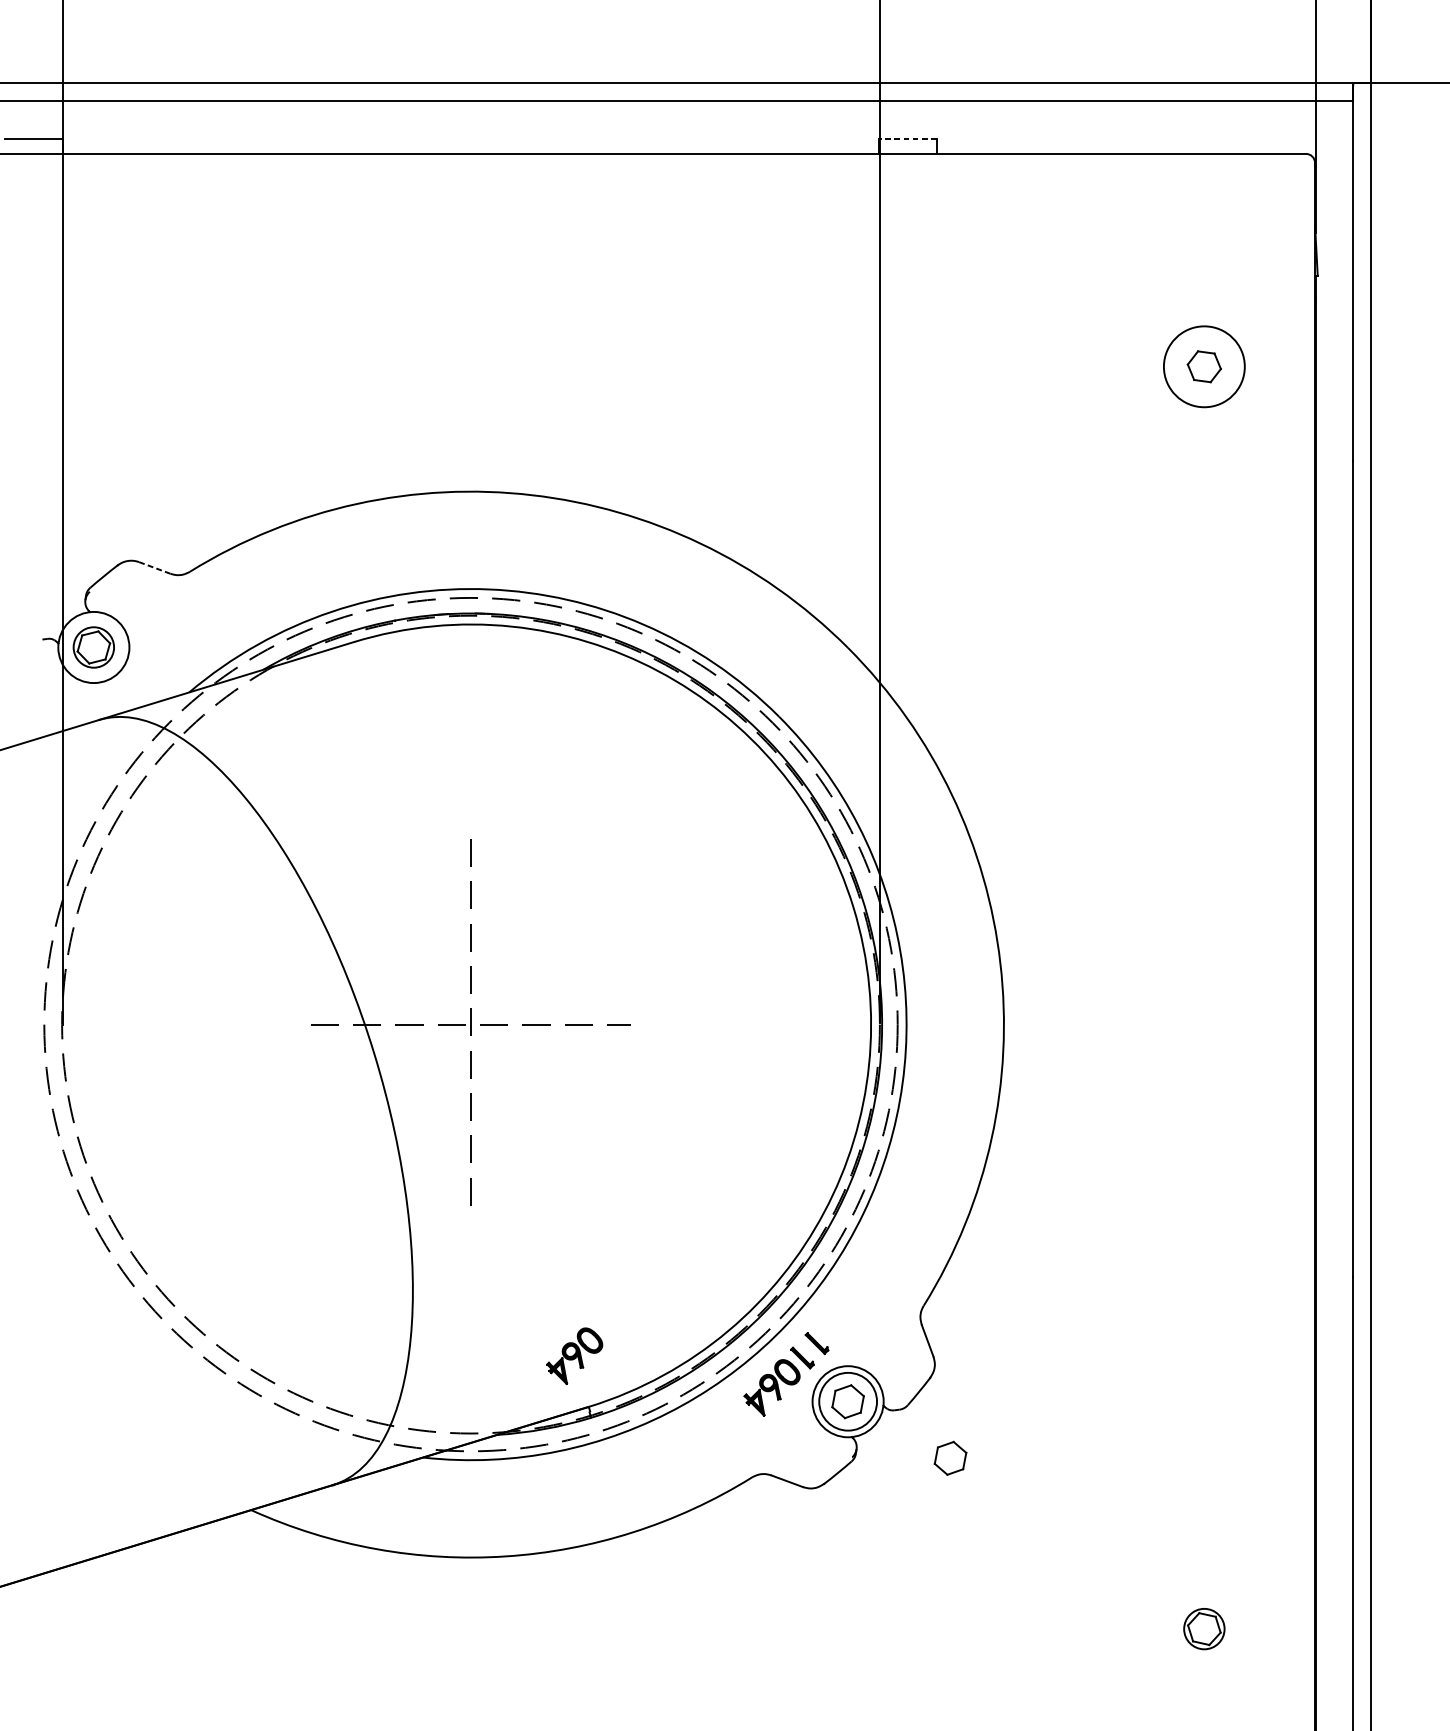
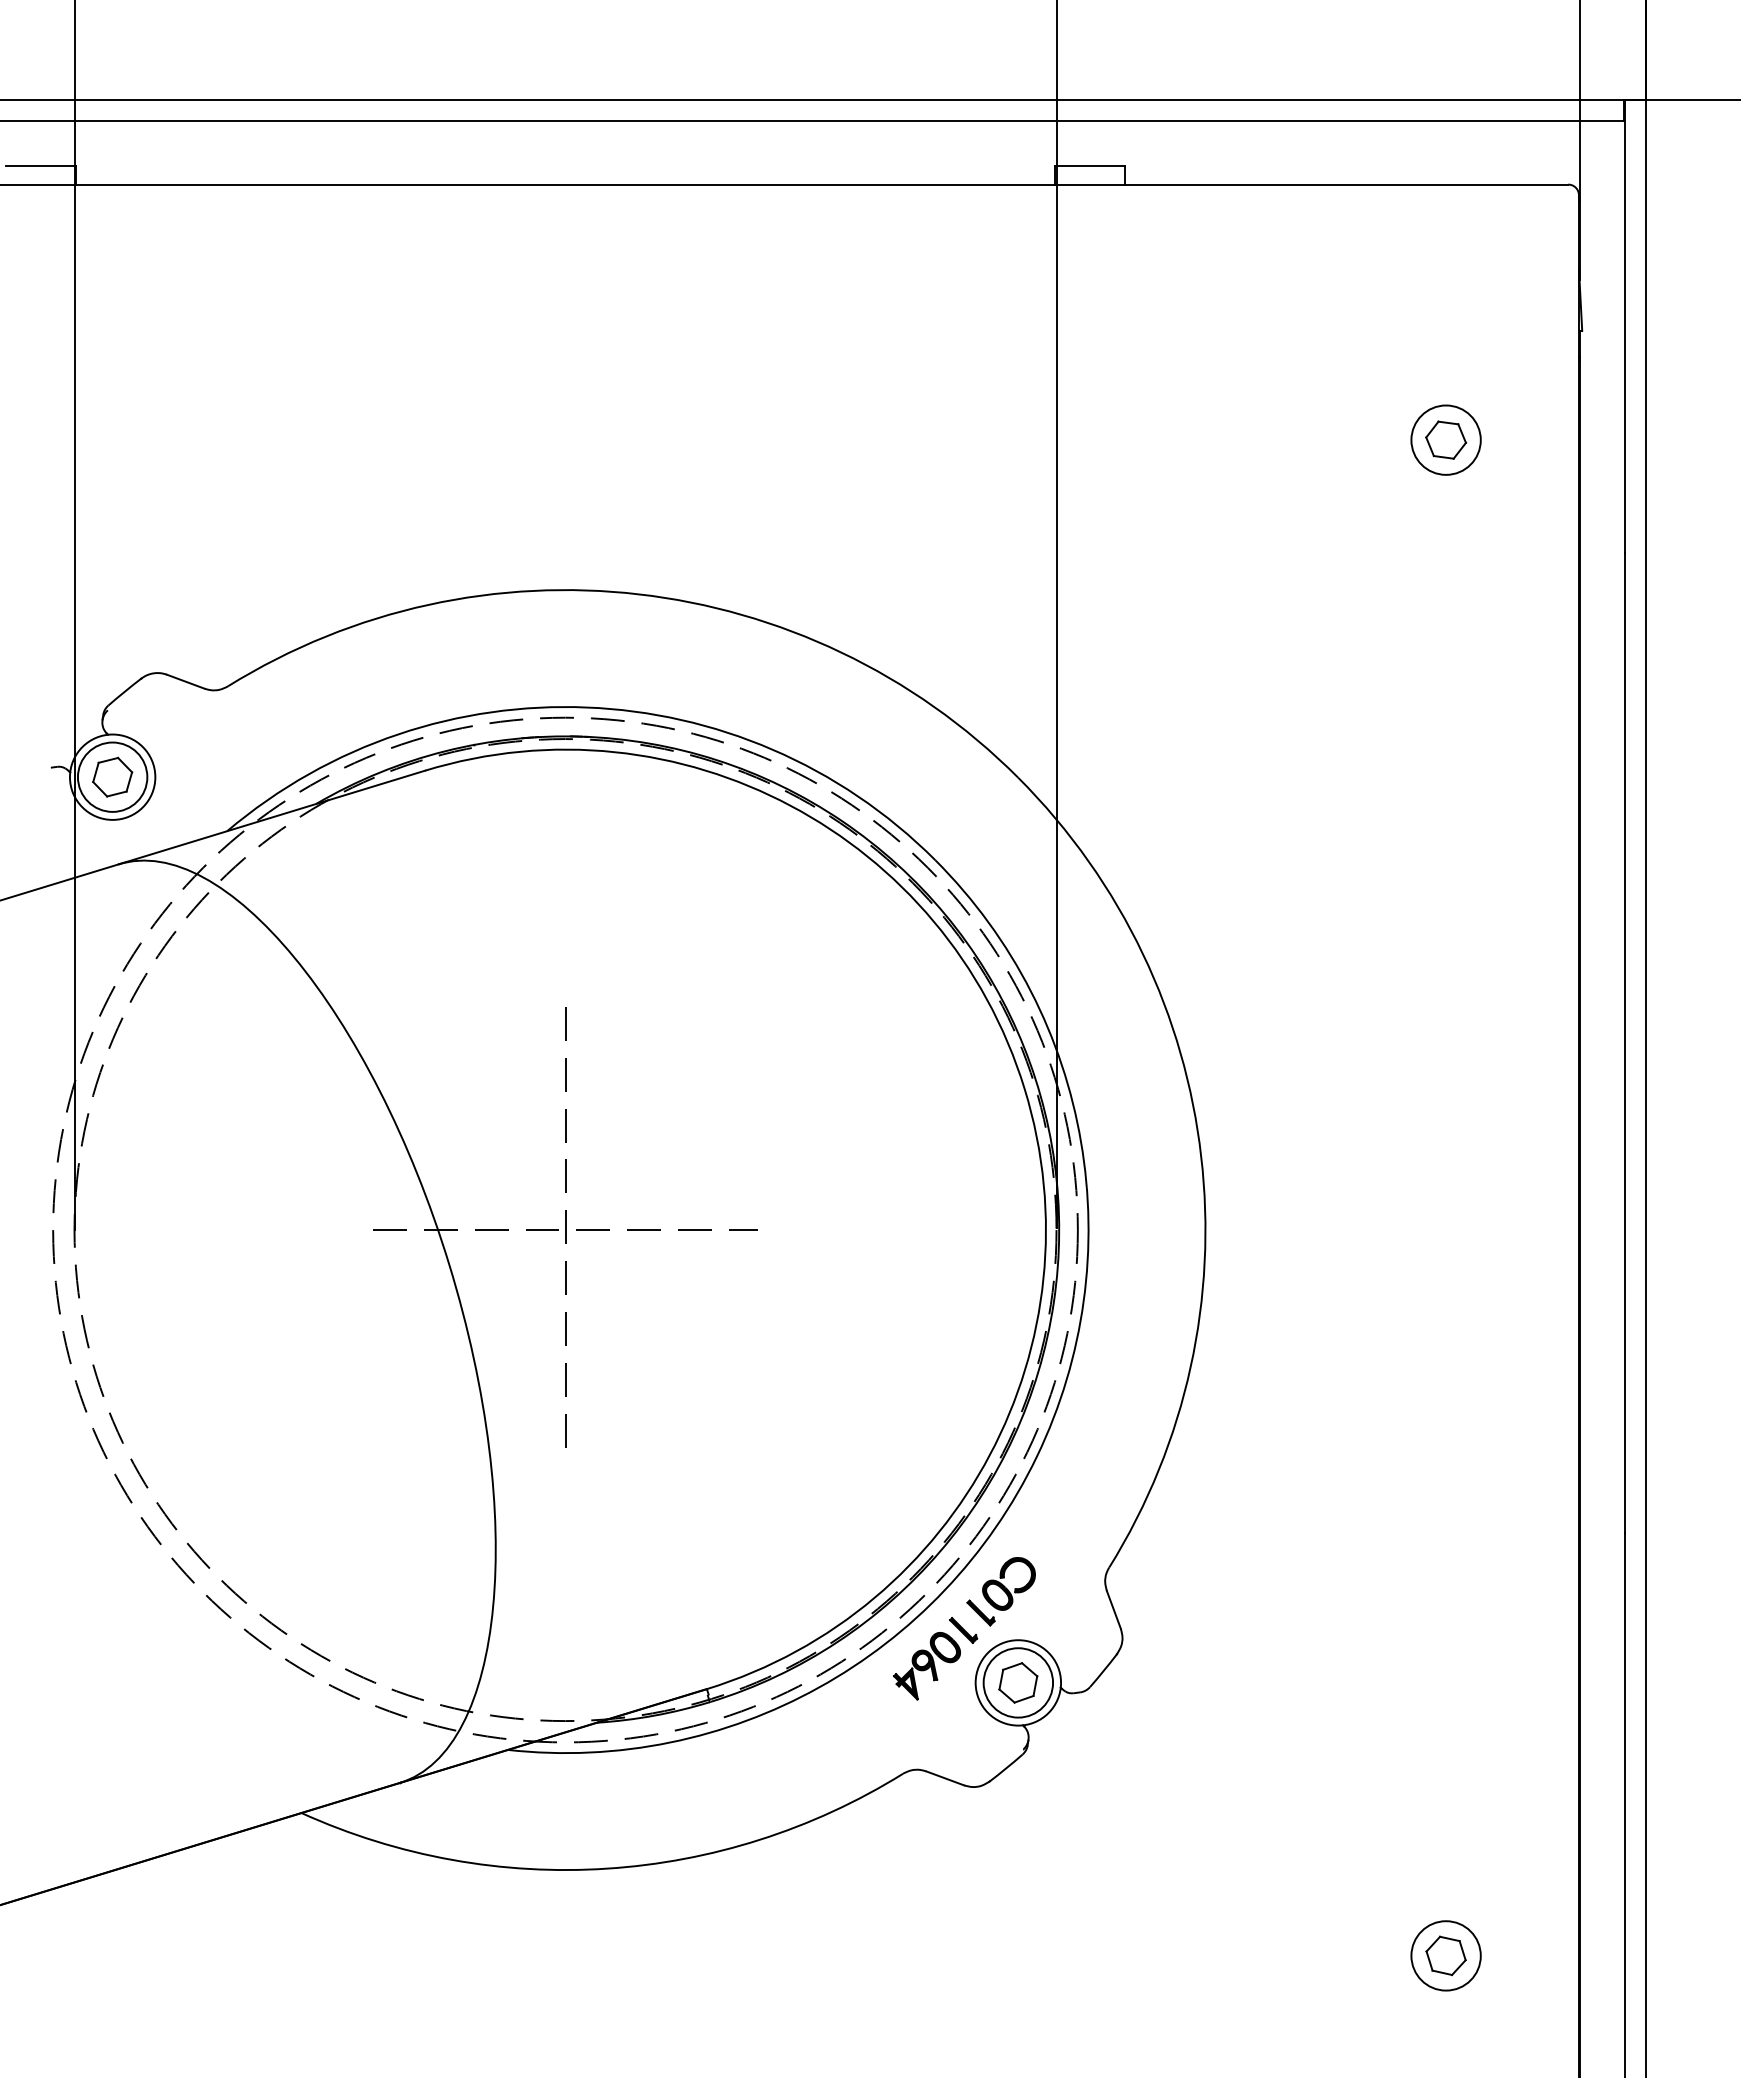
line: (908, 138) -> (1090, 166), dashed -> solid
circle: (1203, 366) -> (1445, 439), size x0.71
line: (154, 567) -> (185, 681), dashed -> solid
circle: (93, 646) -> (112, 776), size x1.43
part: (839, 1318) -> (1008, 1583), added
part: (574, 1356) -> (689, 1628), removed
part: (950, 1458) -> (1141, 1750), removed
circle: (1203, 1628) -> (1445, 1955), size x1.43

